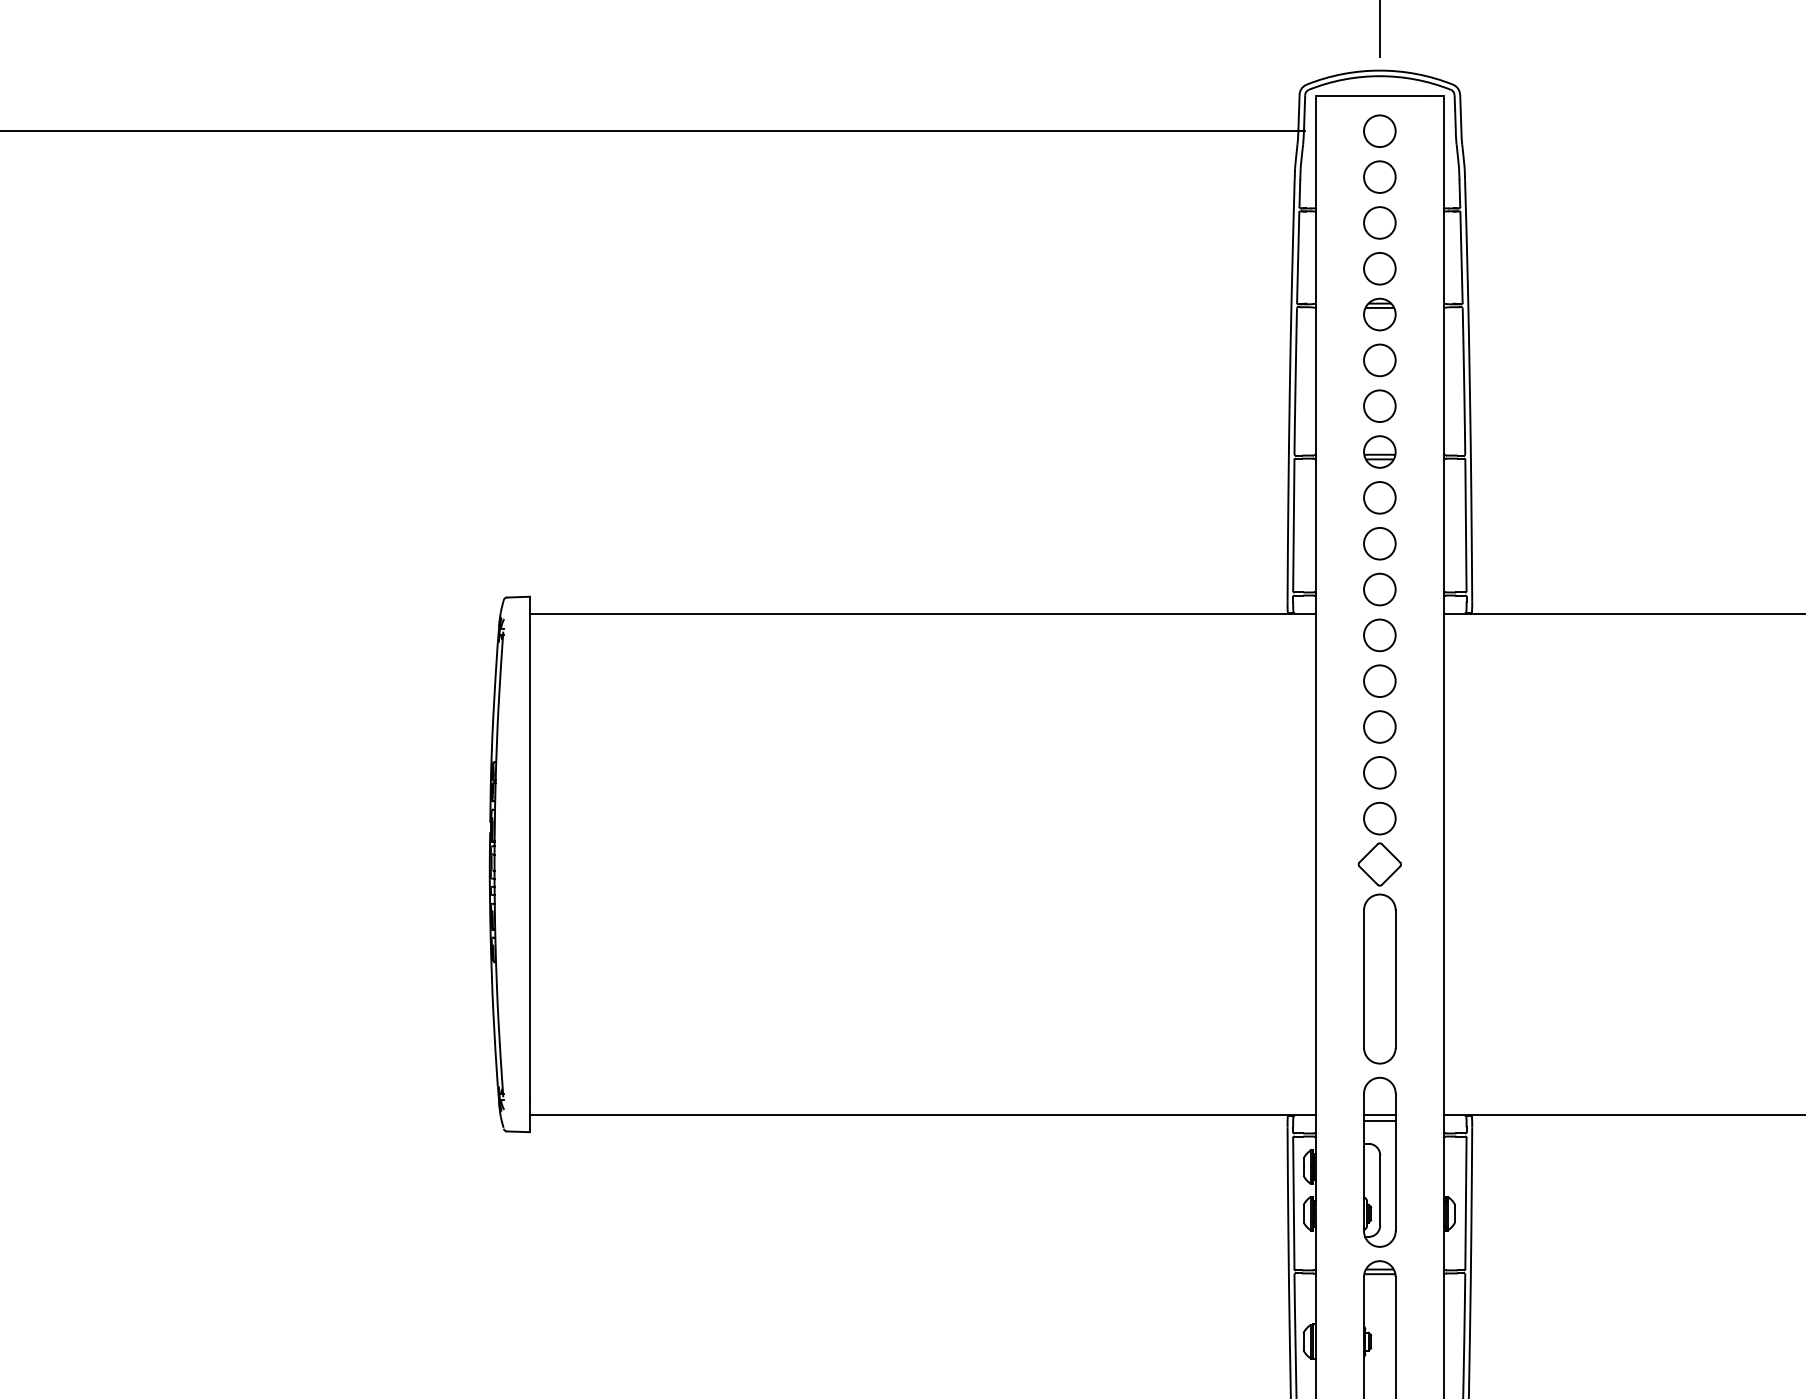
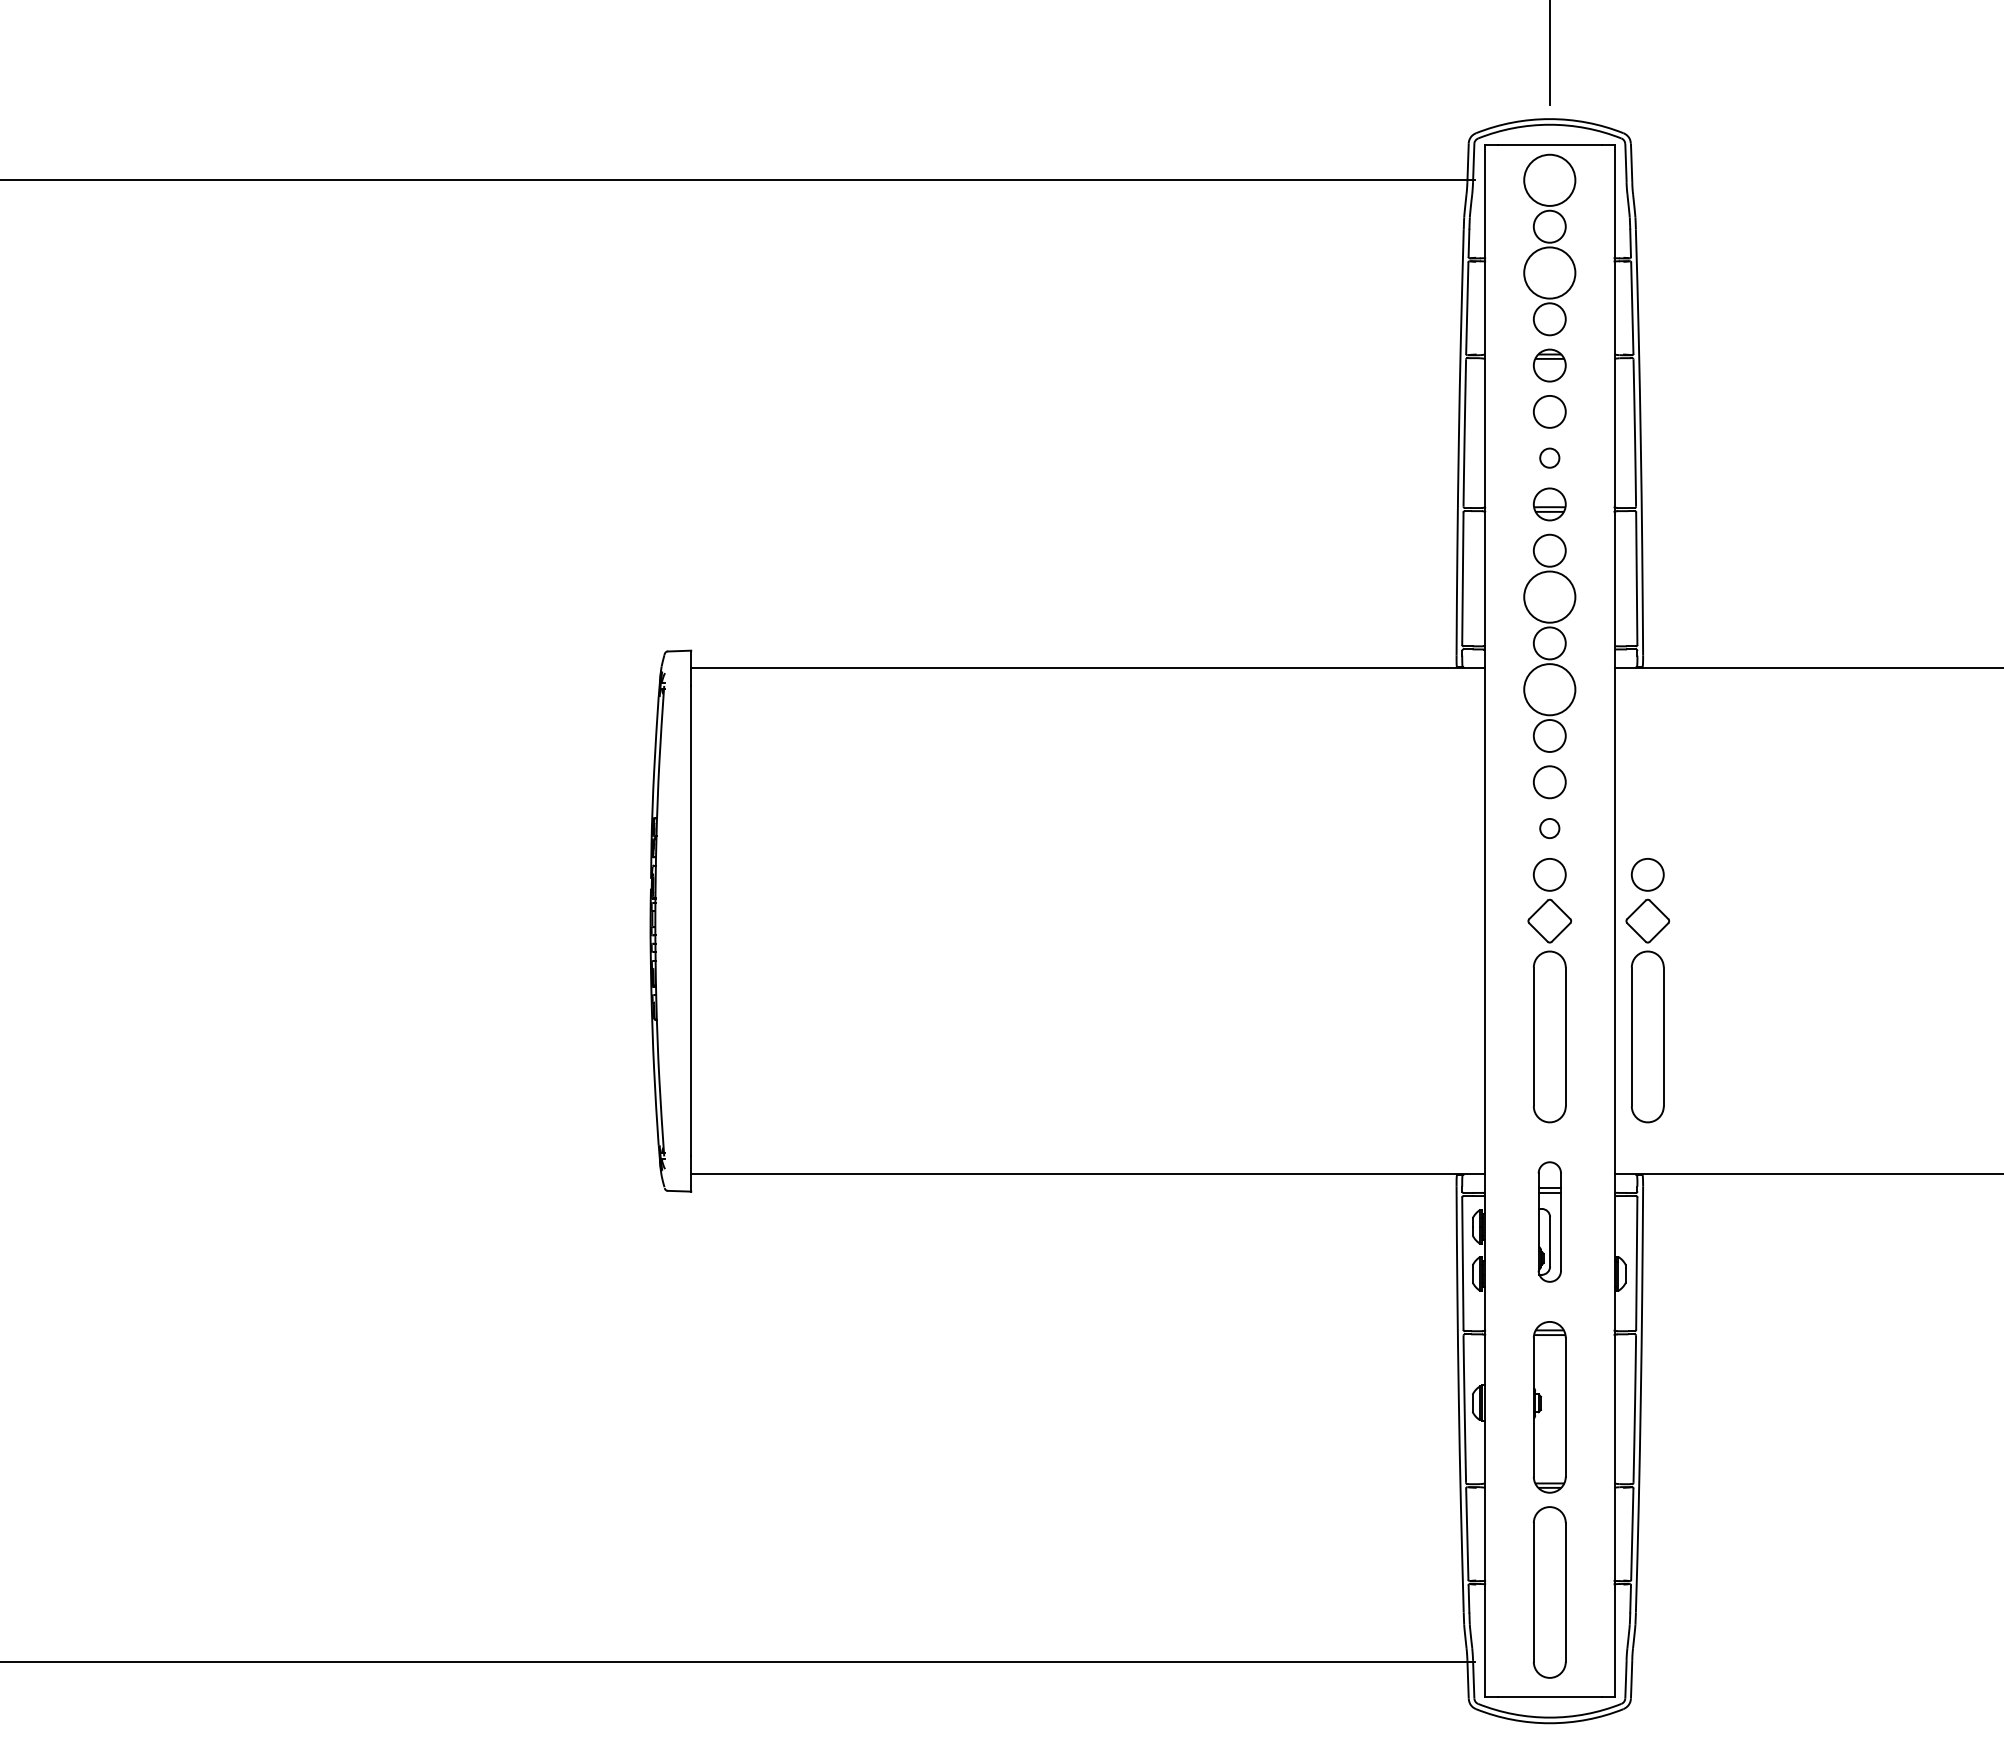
circle: (1379, 131) -> (1549, 180), size x1.6
circle: (1379, 223) -> (1549, 273), size x1.6
circle: (1379, 406) -> (1549, 458), size x0.6
circle: (1379, 544) -> (1549, 597), size x1.6
circle: (1379, 635) -> (1549, 689), size x1.6
circle: (1379, 772) -> (1549, 828), size x0.6
part: (1476, 933) -> (1647, 990), added
part: (1379, 1161) -> (1549, 1221), size x0.7

